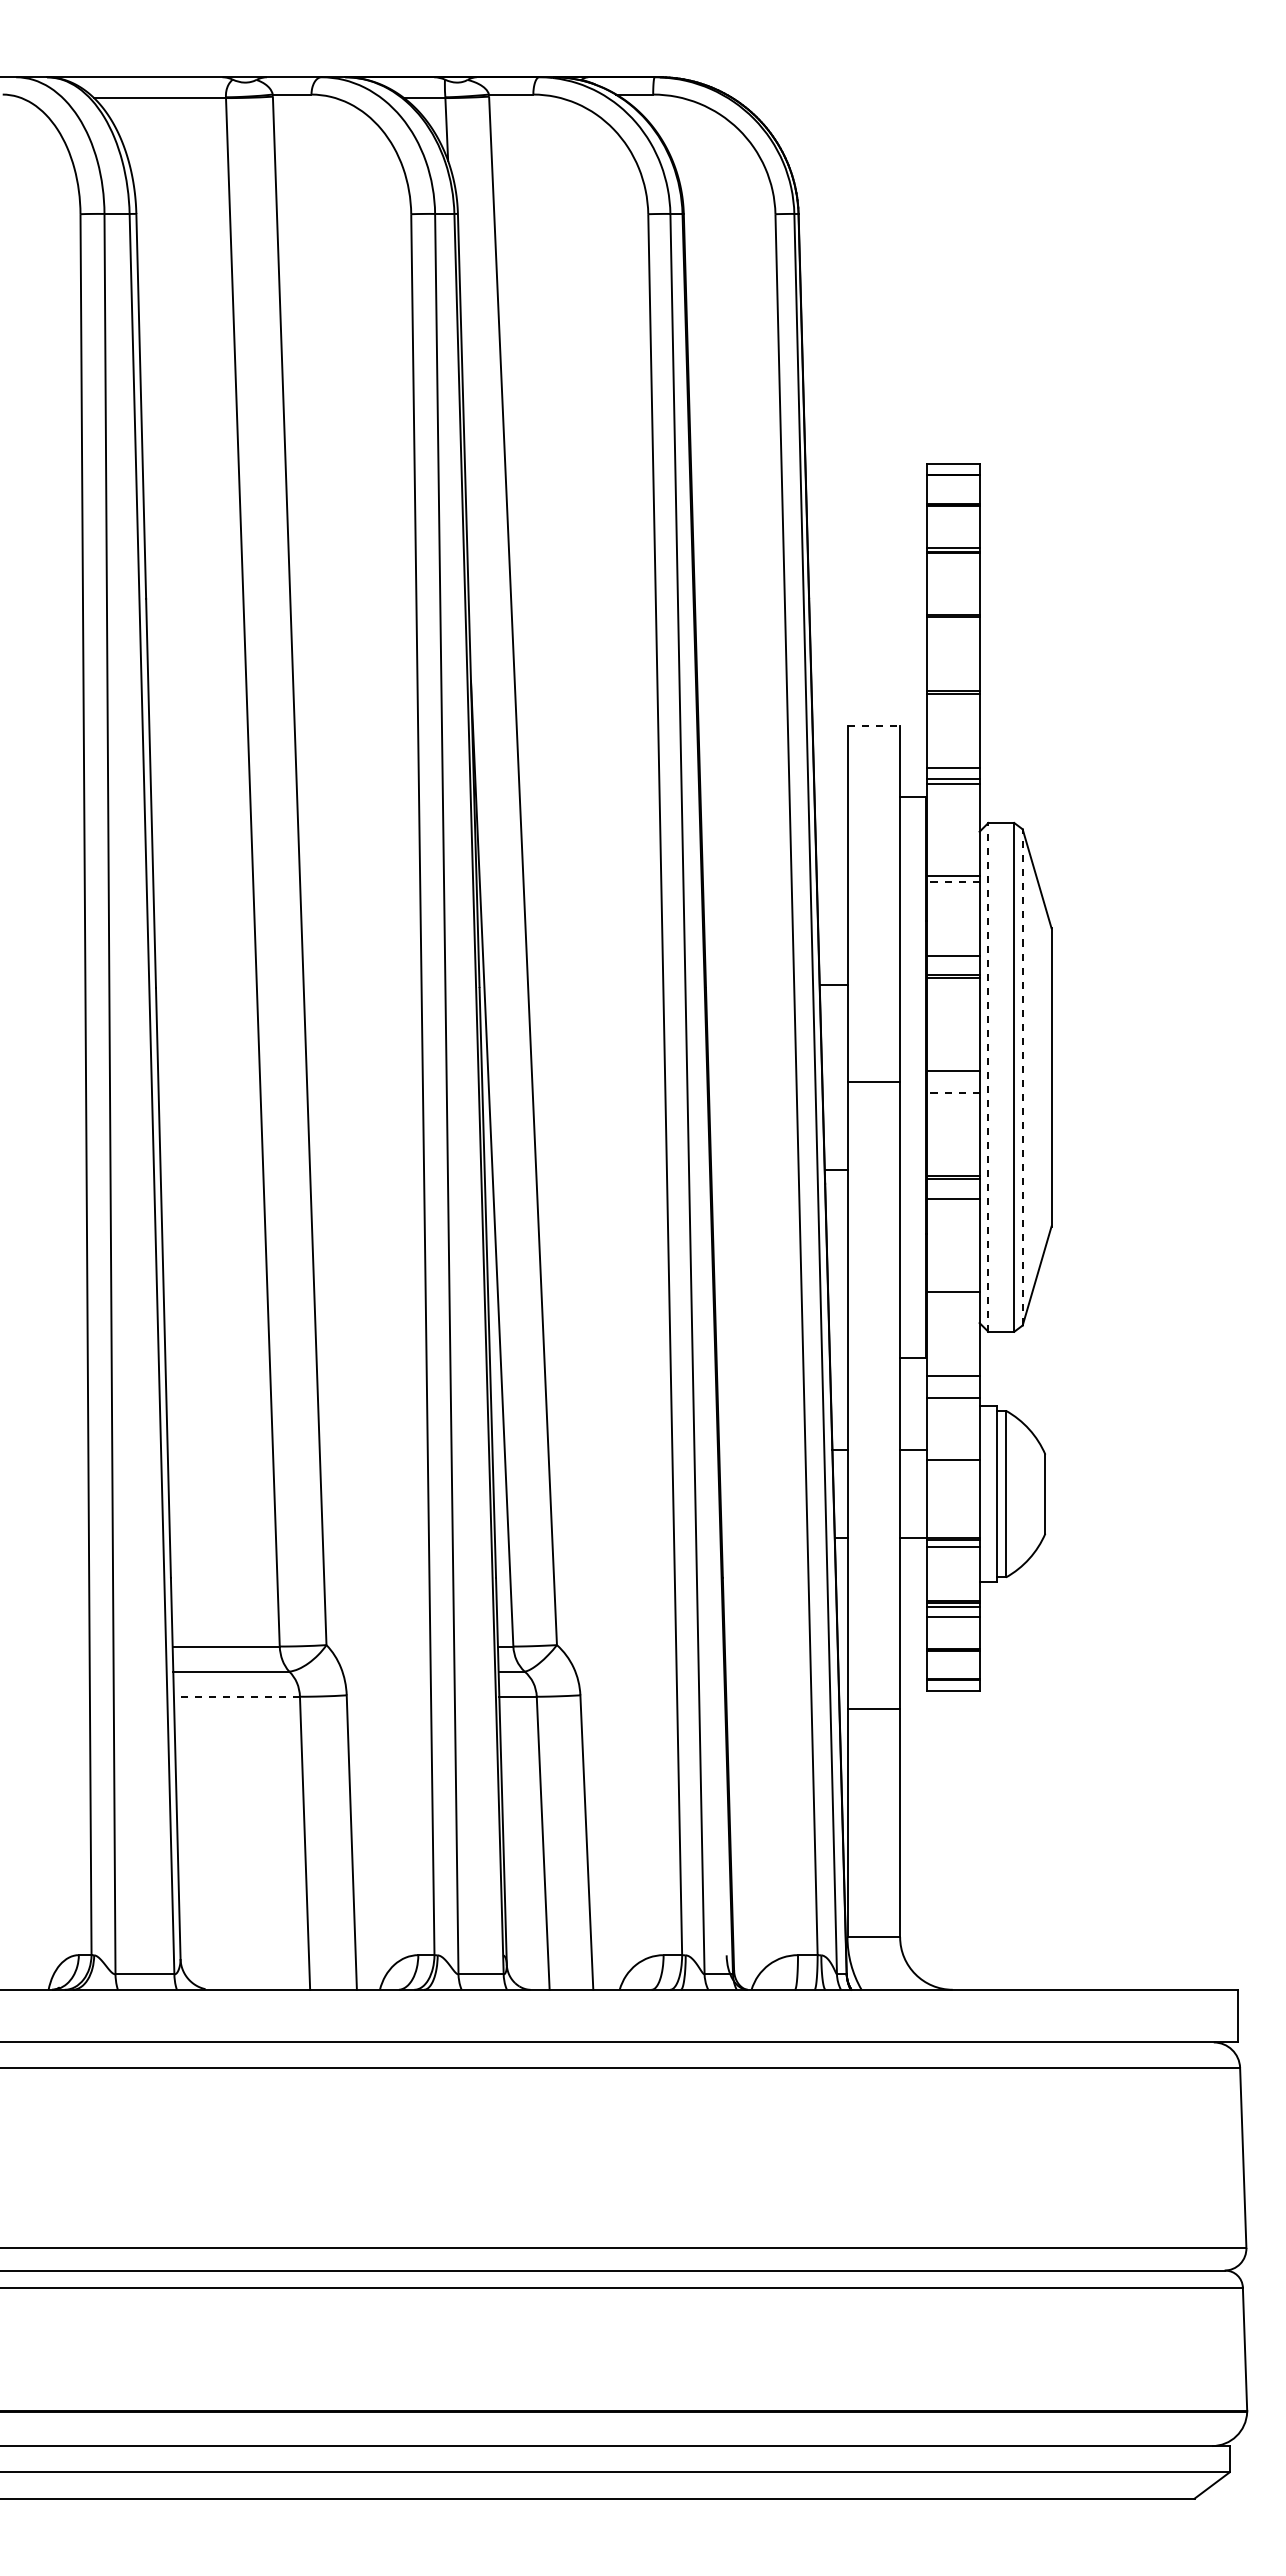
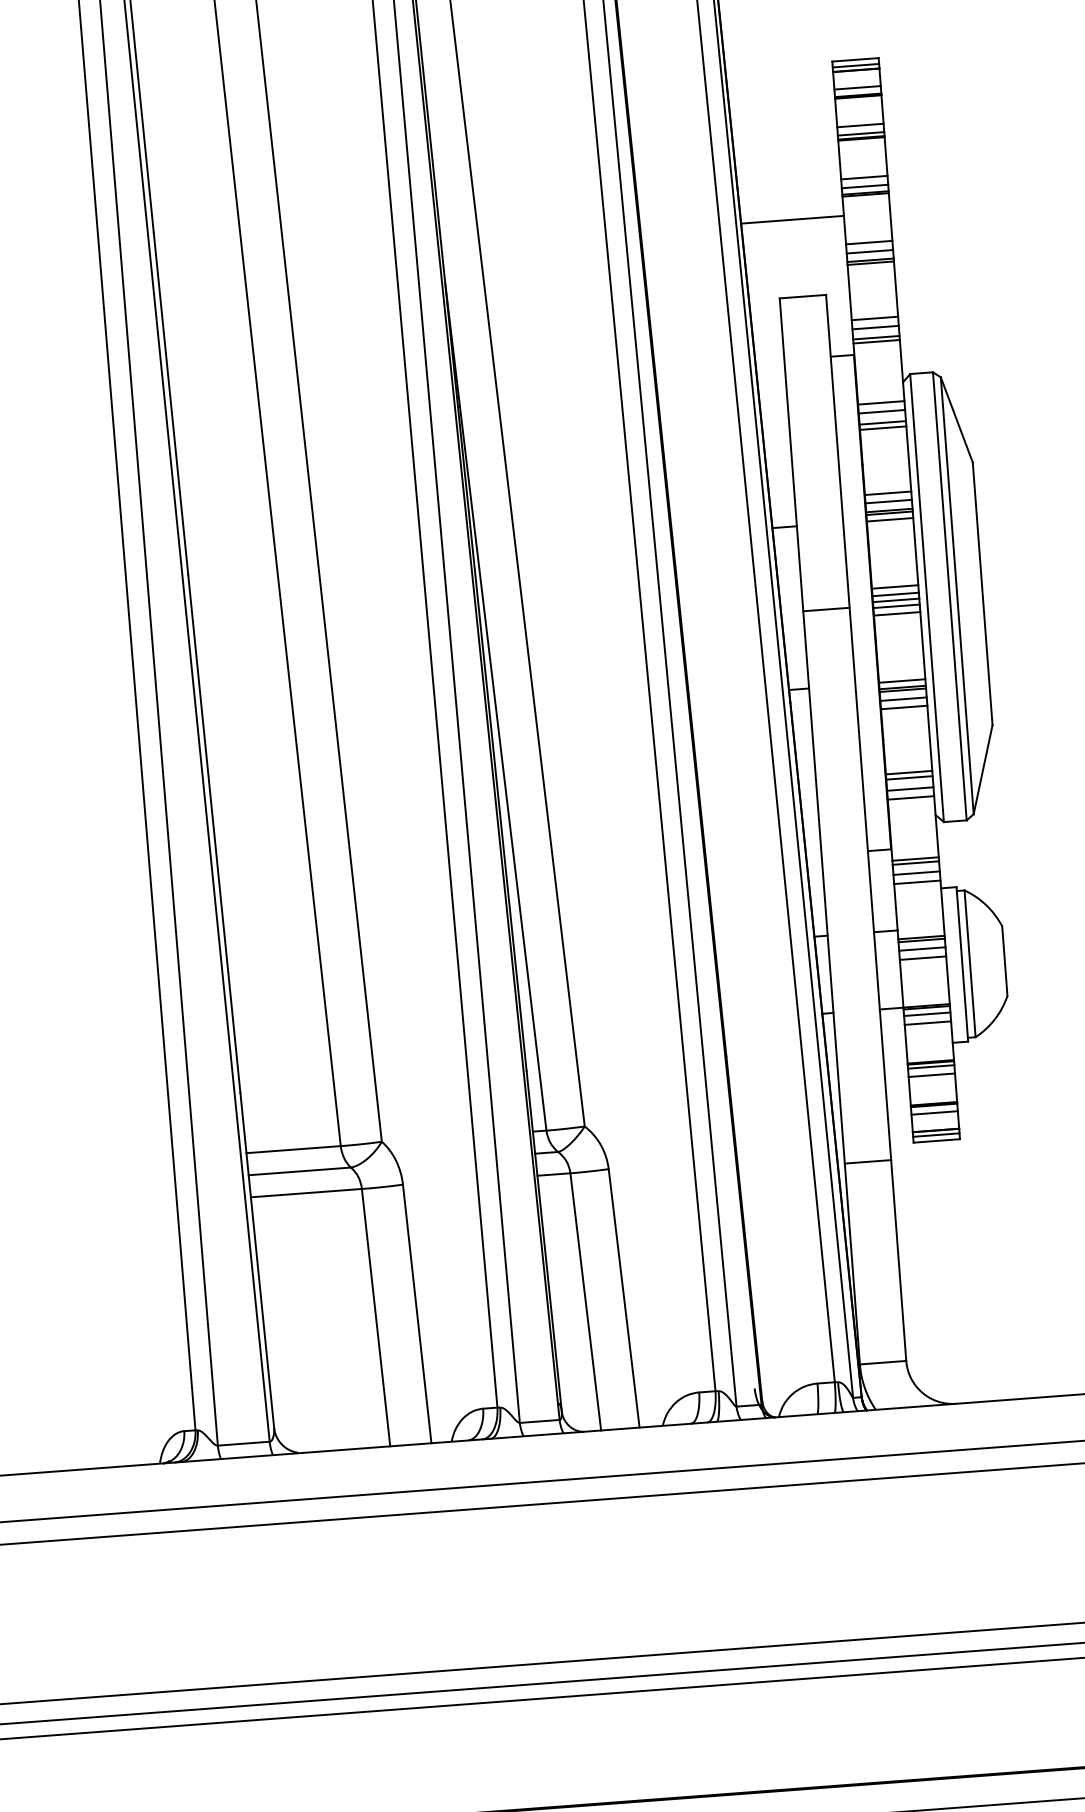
line: (952, 470) -> (855, 66), added
line: (952, 495) -> (856, 88), added
line: (952, 538) -> (859, 125), added
line: (952, 597) -> (863, 177), added
line: (952, 607) -> (864, 186), added
line: (868, 638) -> (792, 219), added
line: (952, 671) -> (868, 243), added
line: (952, 681) -> (869, 251), added
line: (874, 726) -> (803, 296), dashed -> solid
line: (952, 757) -> (874, 318), added
line: (952, 853) -> (880, 403), added
line: (952, 863) -> (881, 412), added
line: (952, 881) -> (882, 427), dashed -> solid
line: (952, 965) -> (888, 501), added
line: (952, 985) -> (889, 519), added
line: (952, 1062) -> (894, 587), added
line: (988, 1076) -> (927, 597), dashed -> solid
line: (1022, 1076) -> (957, 595), dashed -> solid
line: (952, 1077) -> (895, 600), added
line: (952, 1084) -> (895, 606), added
line: (952, 1092) -> (896, 613), dashed -> solid
line: (952, 1168) -> (901, 680), added
line: (952, 1189) -> (902, 699), added
line: (952, 1273) -> (908, 773), added
line: (952, 1279) -> (908, 778), added
line: (952, 1301) -> (910, 797), added
line: (952, 1371) -> (914, 859), added
line: (952, 1387) -> (915, 873), added
line: (952, 1463) -> (921, 940), added
line: (952, 1473) -> (921, 949), added
line: (952, 1483) -> (922, 958), added
line: (952, 1557) -> (927, 1023), added
line: (952, 1659) -> (933, 1112), added
line: (952, 1684) -> (935, 1135), added
line: (236, 1696) -> (305, 1192), dashed -> solid

